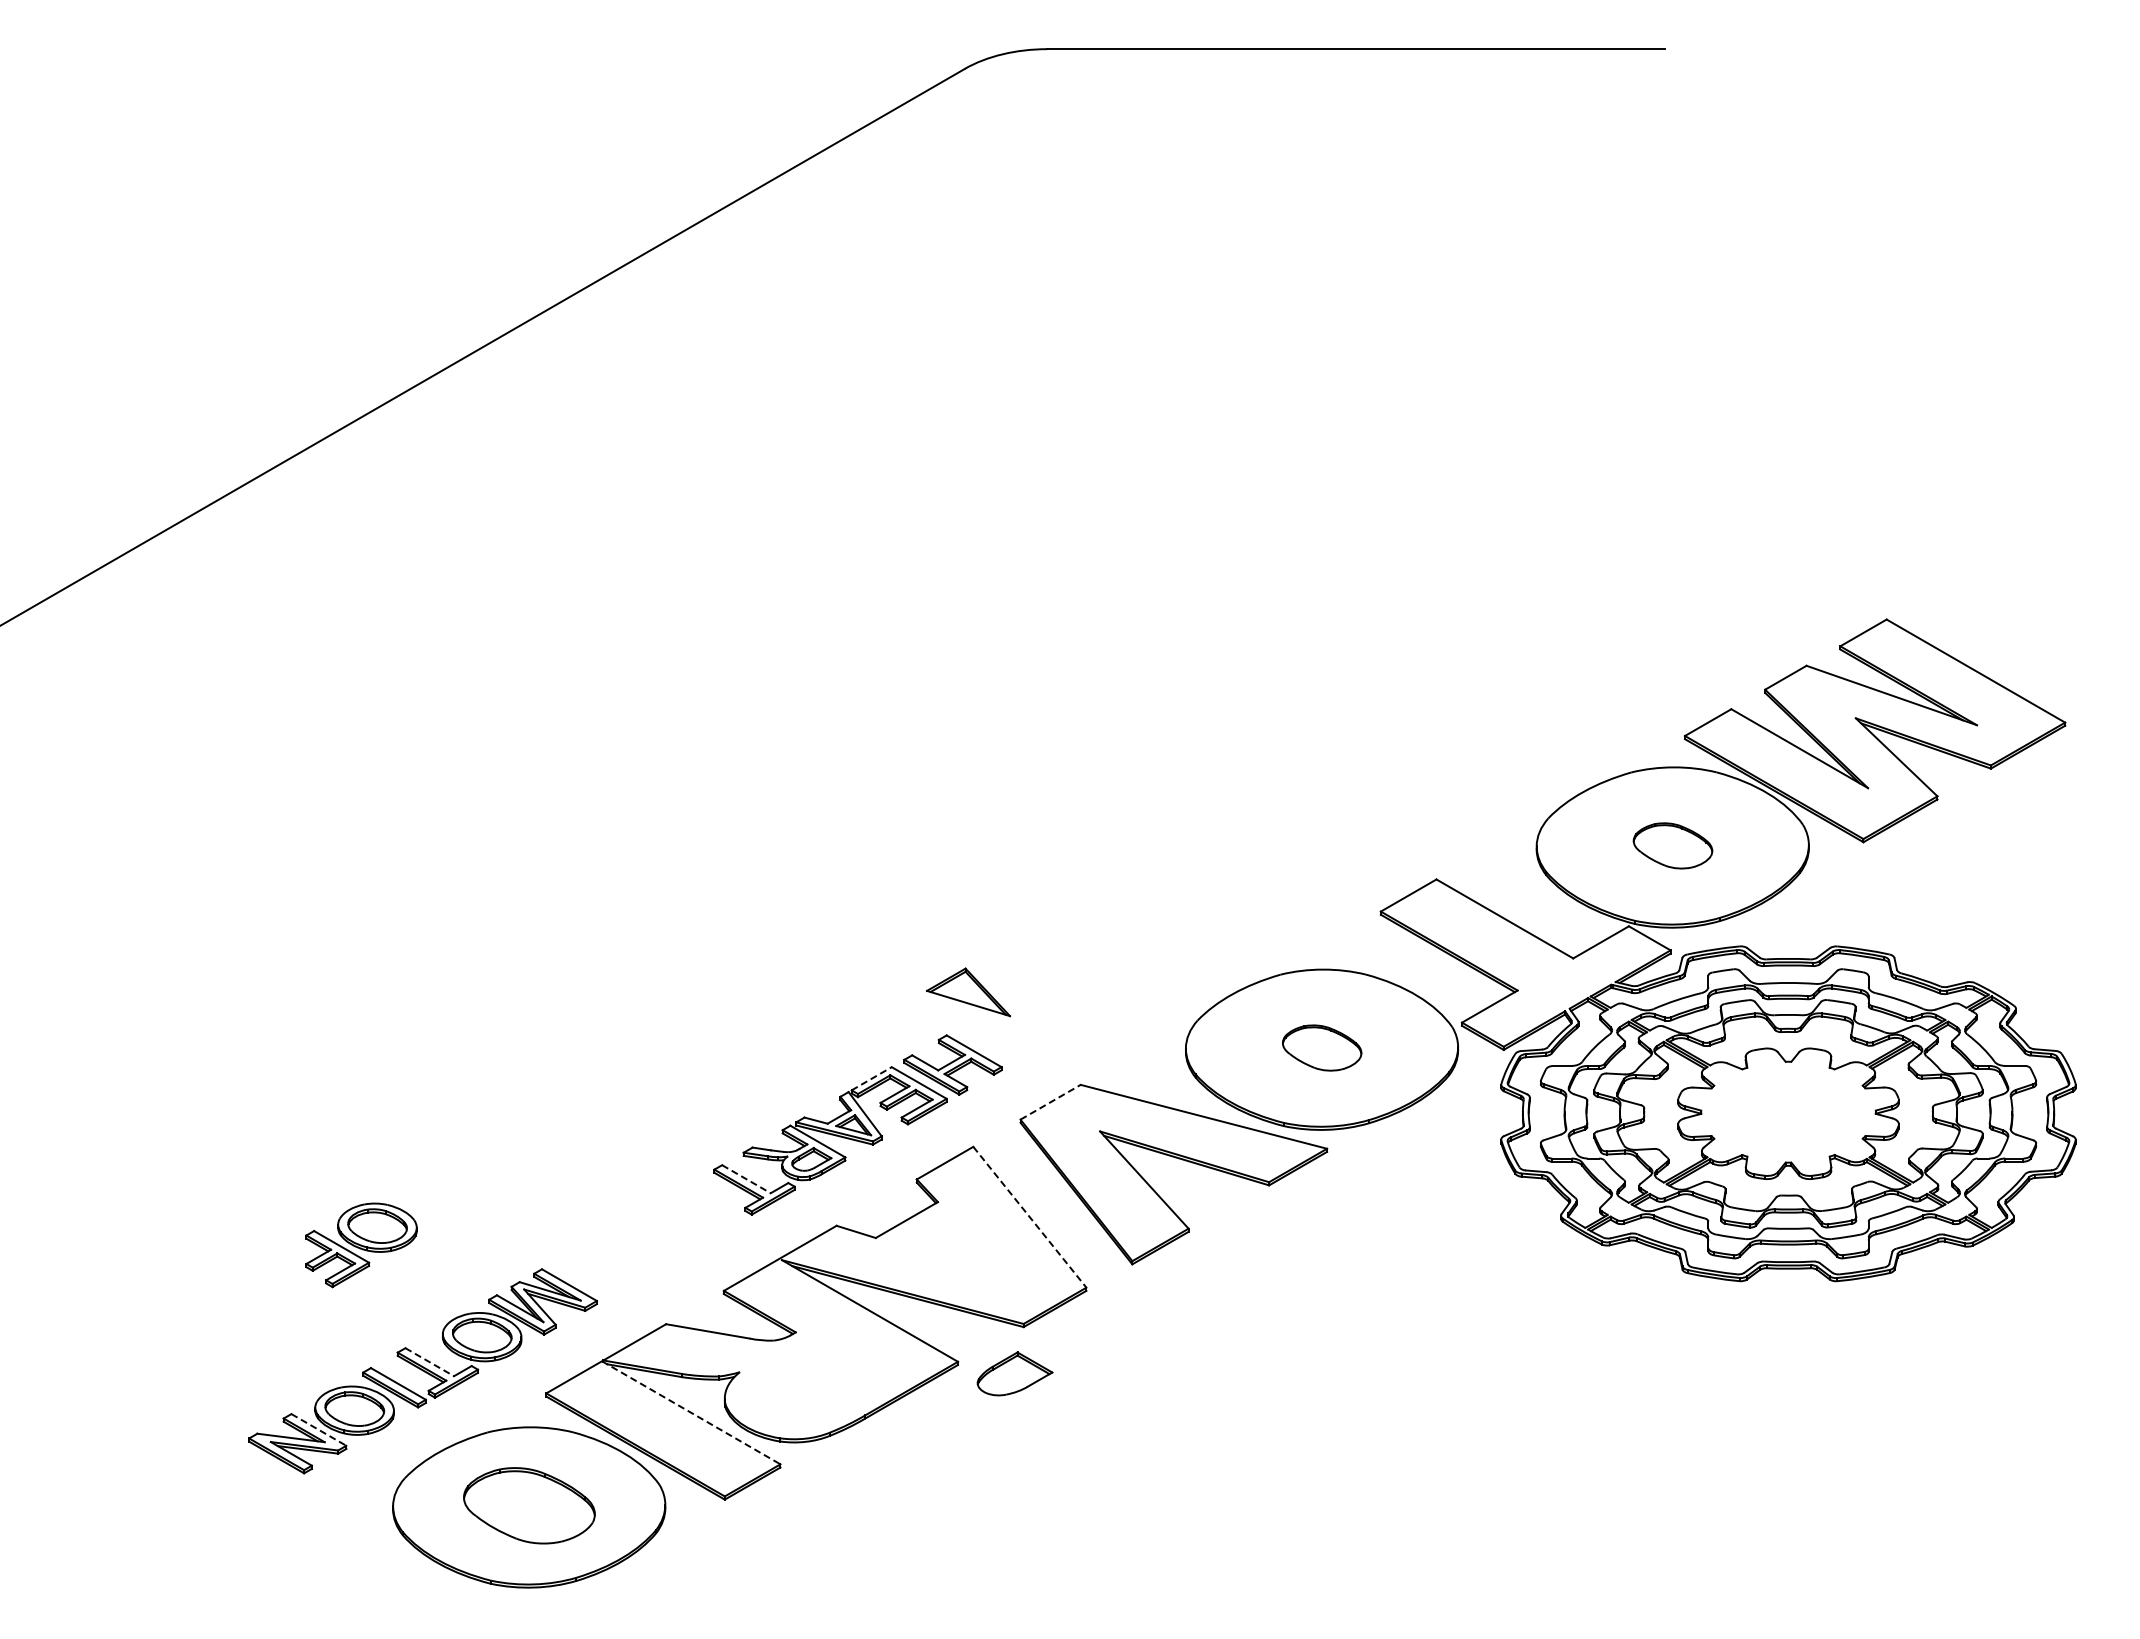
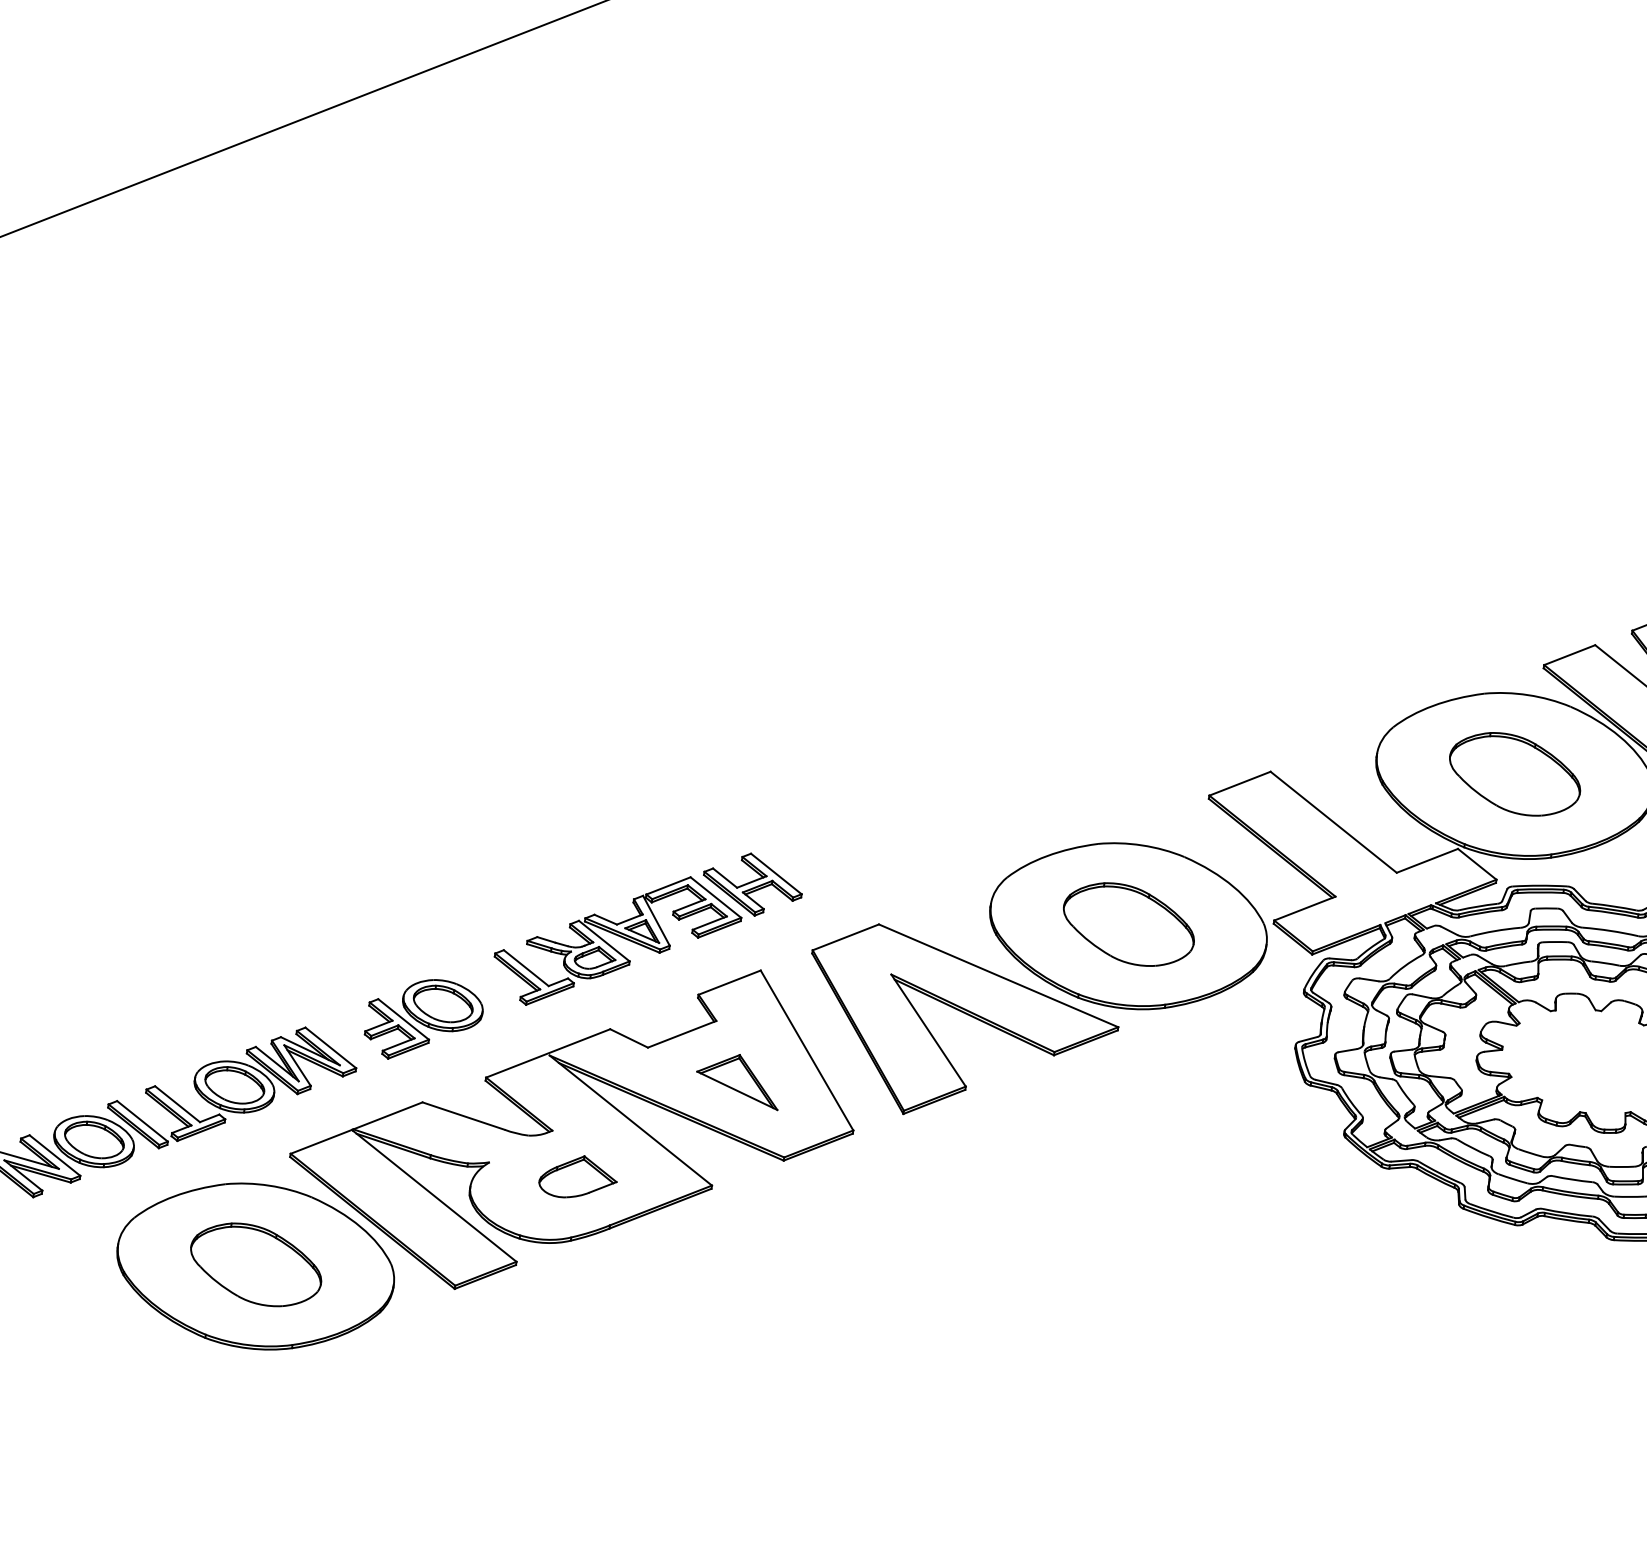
part: (1672, 845) -> (1514, 773), size x1.67
part: (968, 992) -> (739, 1079), moved
part: (1321, 1047) -> (1128, 923), size x1.67
line: (872, 1078) -> (669, 885), dashed -> solid
line: (1050, 1102) -> (845, 937), dashed -> solid
line: (746, 1179) -> (526, 968), dashed -> solid
line: (1030, 1217) -> (807, 1050), dashed -> solid
part: (361, 1245) -> (423, 1021), moved
line: (430, 1362) -> (178, 1104), dashed -> solid
part: (1014, 1373) -> (578, 1177), moved
line: (691, 1413) -> (434, 1196), dashed -> solid
line: (318, 1429) -> (54, 1155), dashed -> solid

